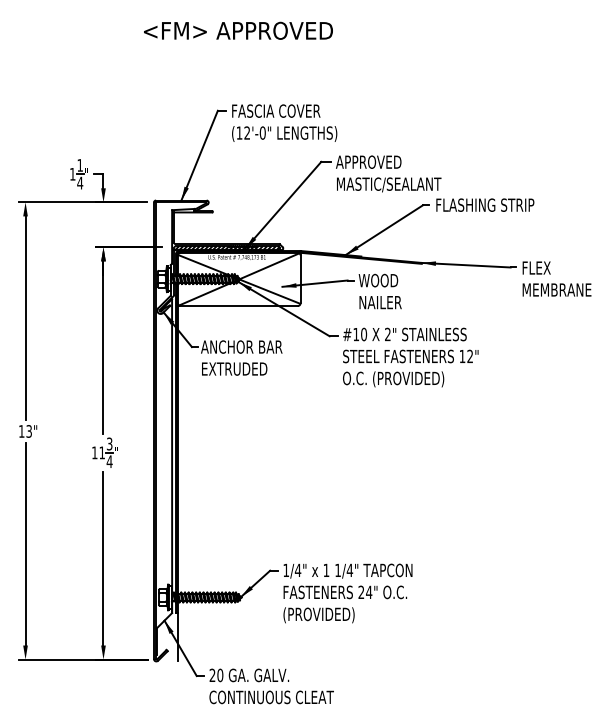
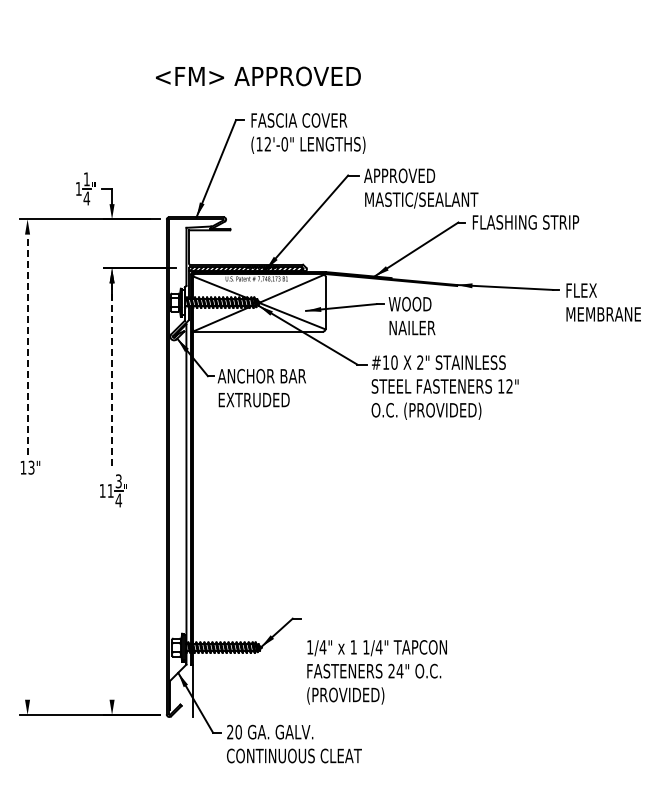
text: (238, 30) -> (258, 76), moved
line: (25, 317) -> (27, 344), solid -> dashed
line: (103, 347) -> (112, 376), solid -> dashed
line: (25, 543) -> (27, 589), removed
line: (103, 558) -> (112, 605), removed
text: (347, 593) -> (376, 672), moved

